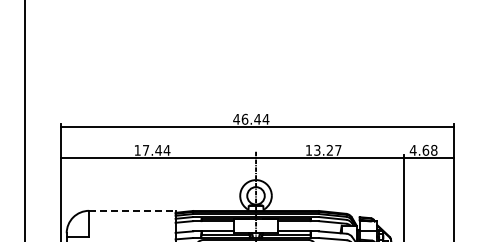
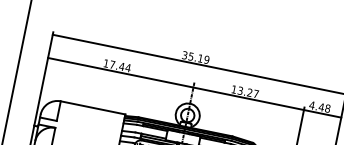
text: (251, 118) -> (196, 57), 46.44 -> 35.19
text: (425, 149) -> (321, 106), 4.68 -> 4.48
line: (132, 210) -> (93, 107), dashed -> solid

